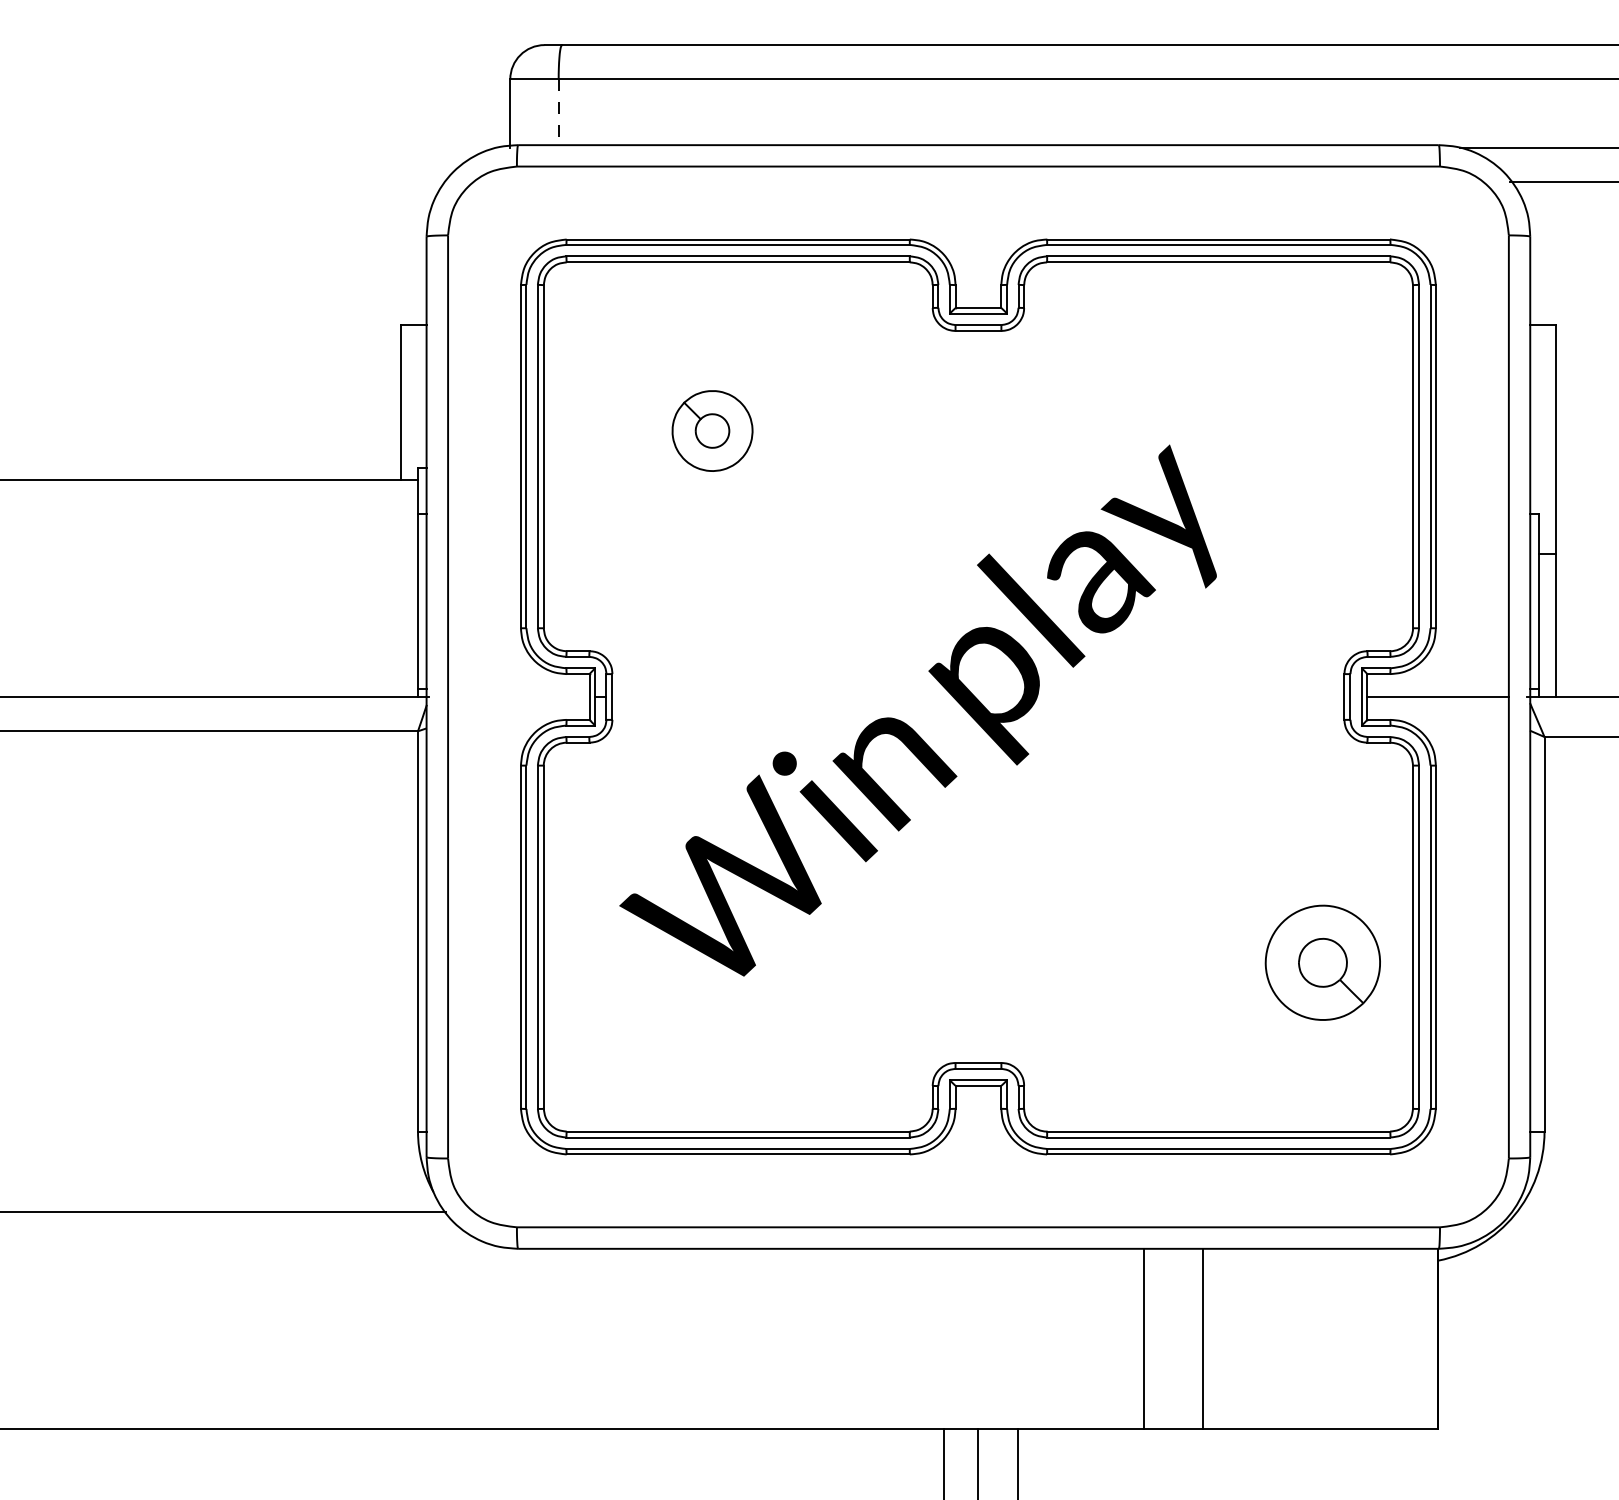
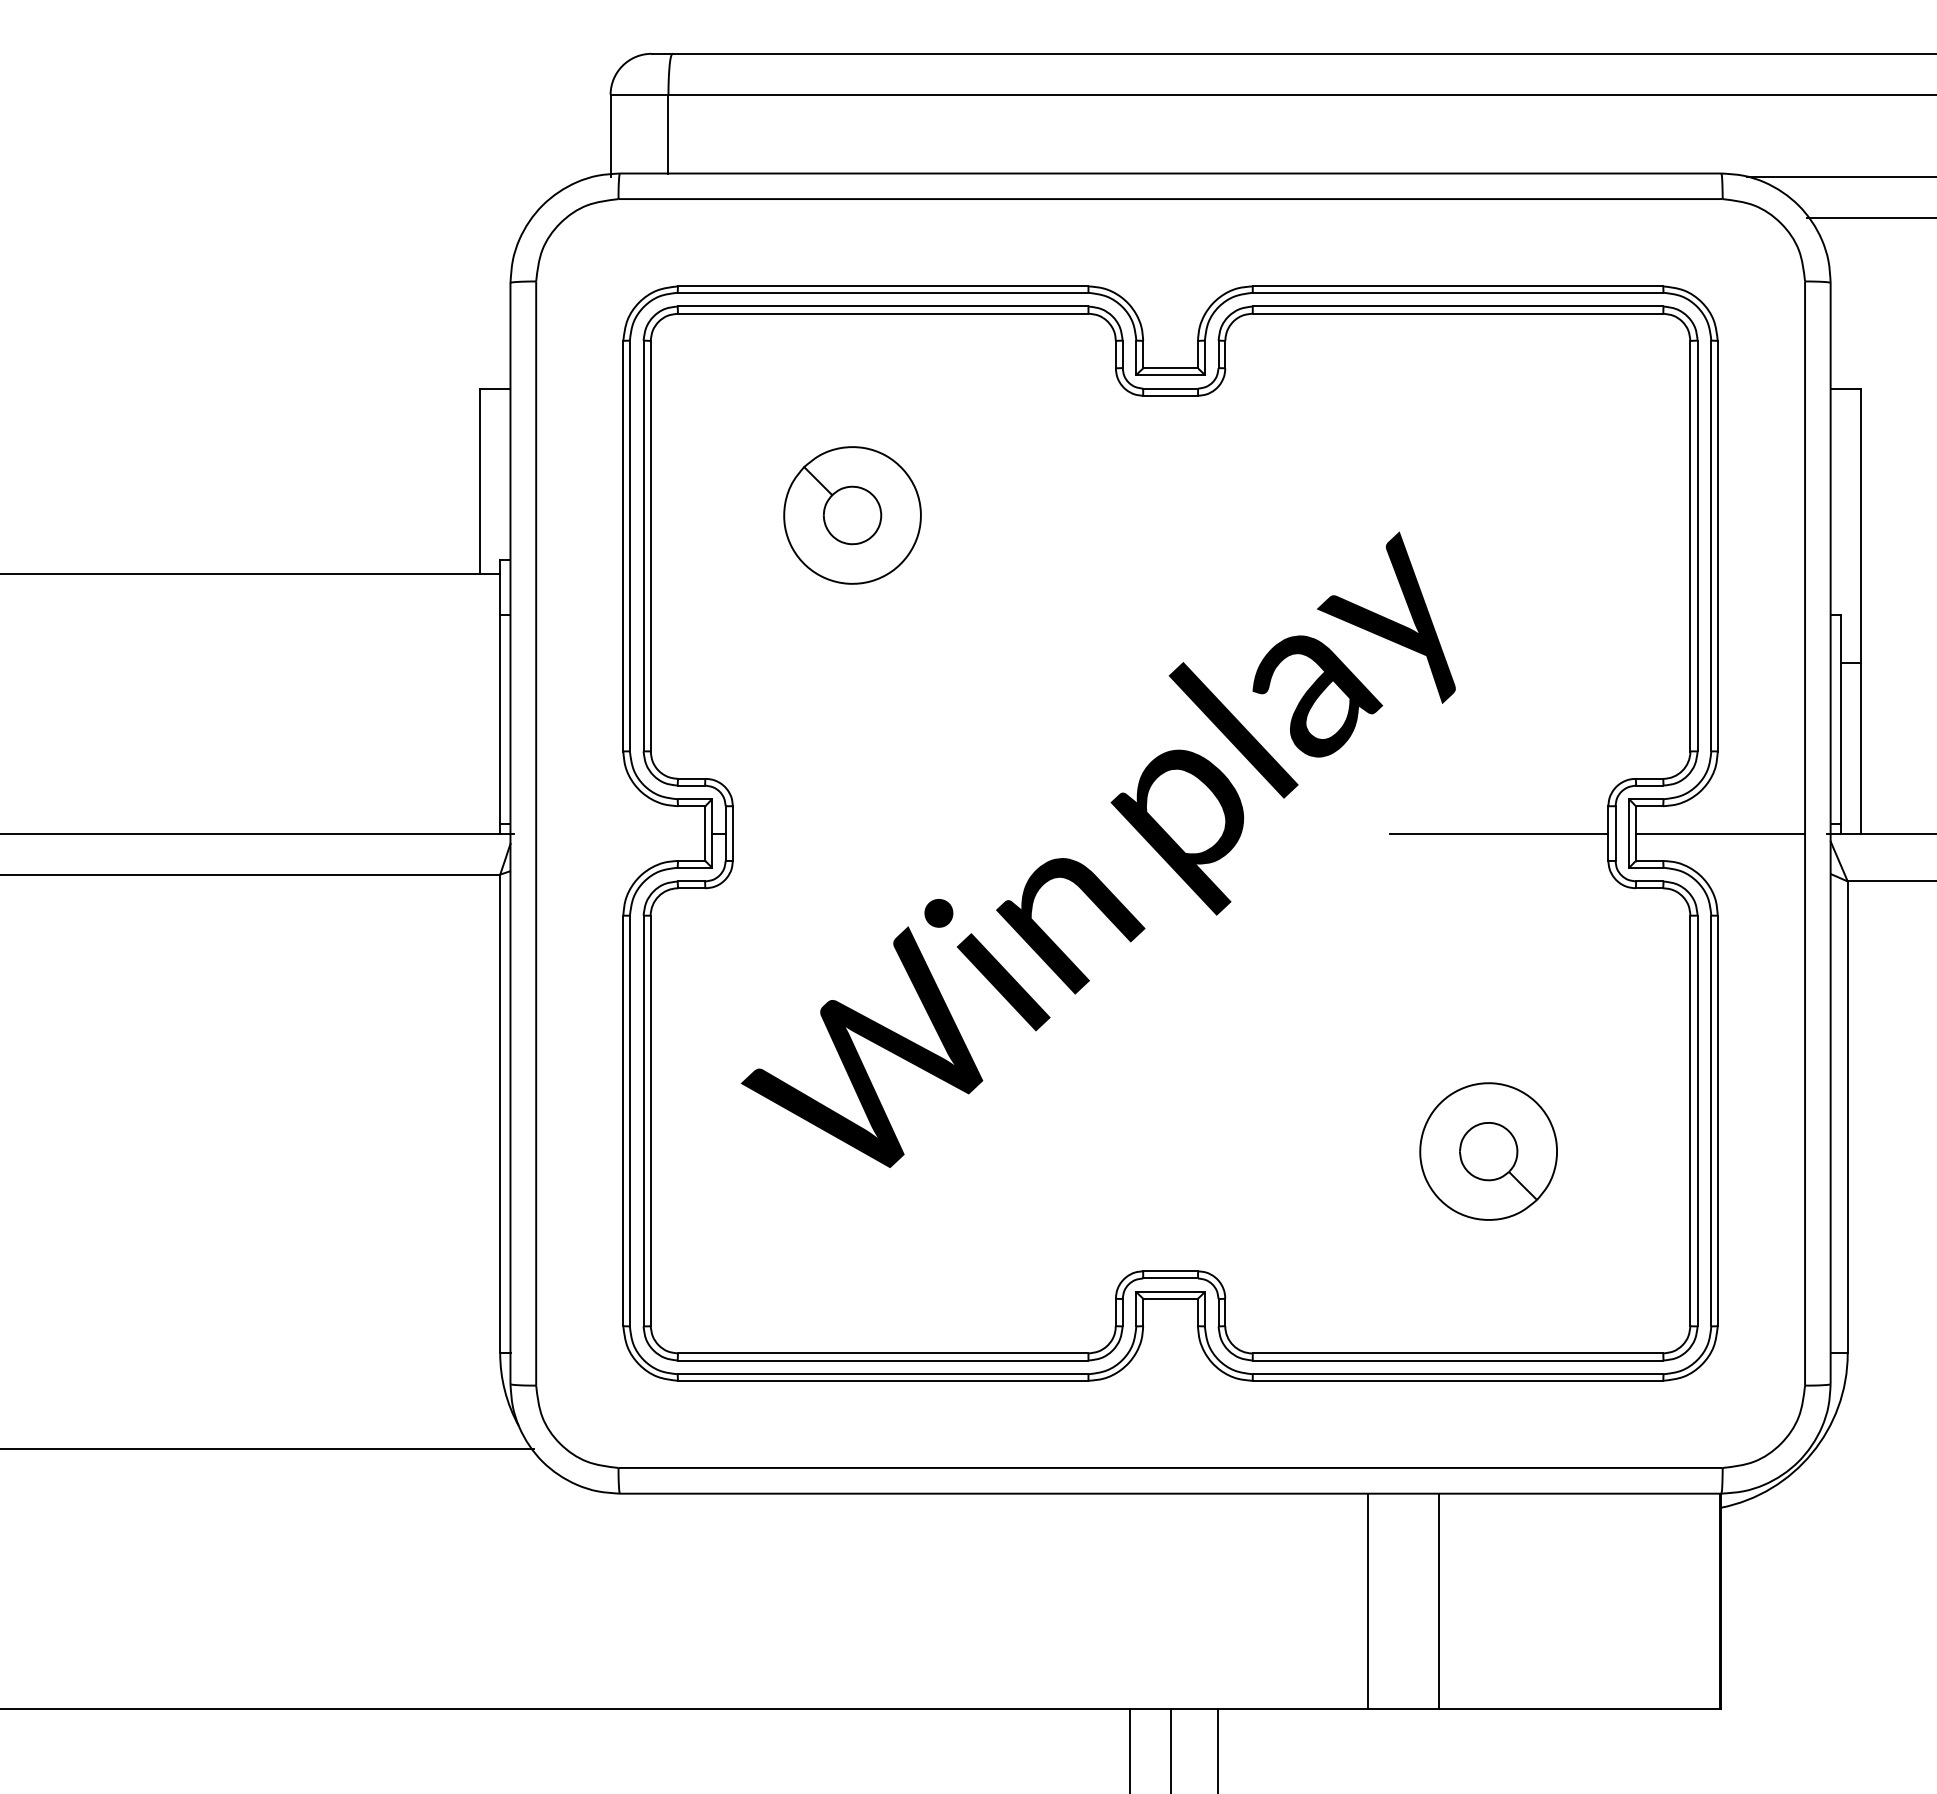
line: (558, 112) -> (668, 134), dashed -> solid
part: (712, 431) -> (852, 515), size x1.43
line: (1252, 696) -> (1498, 833), added
part: (1322, 962) -> (1488, 1151), moved

